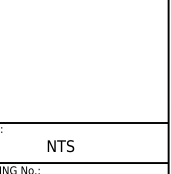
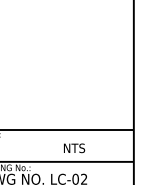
text: (60, 146) -> (74, 148), moved

